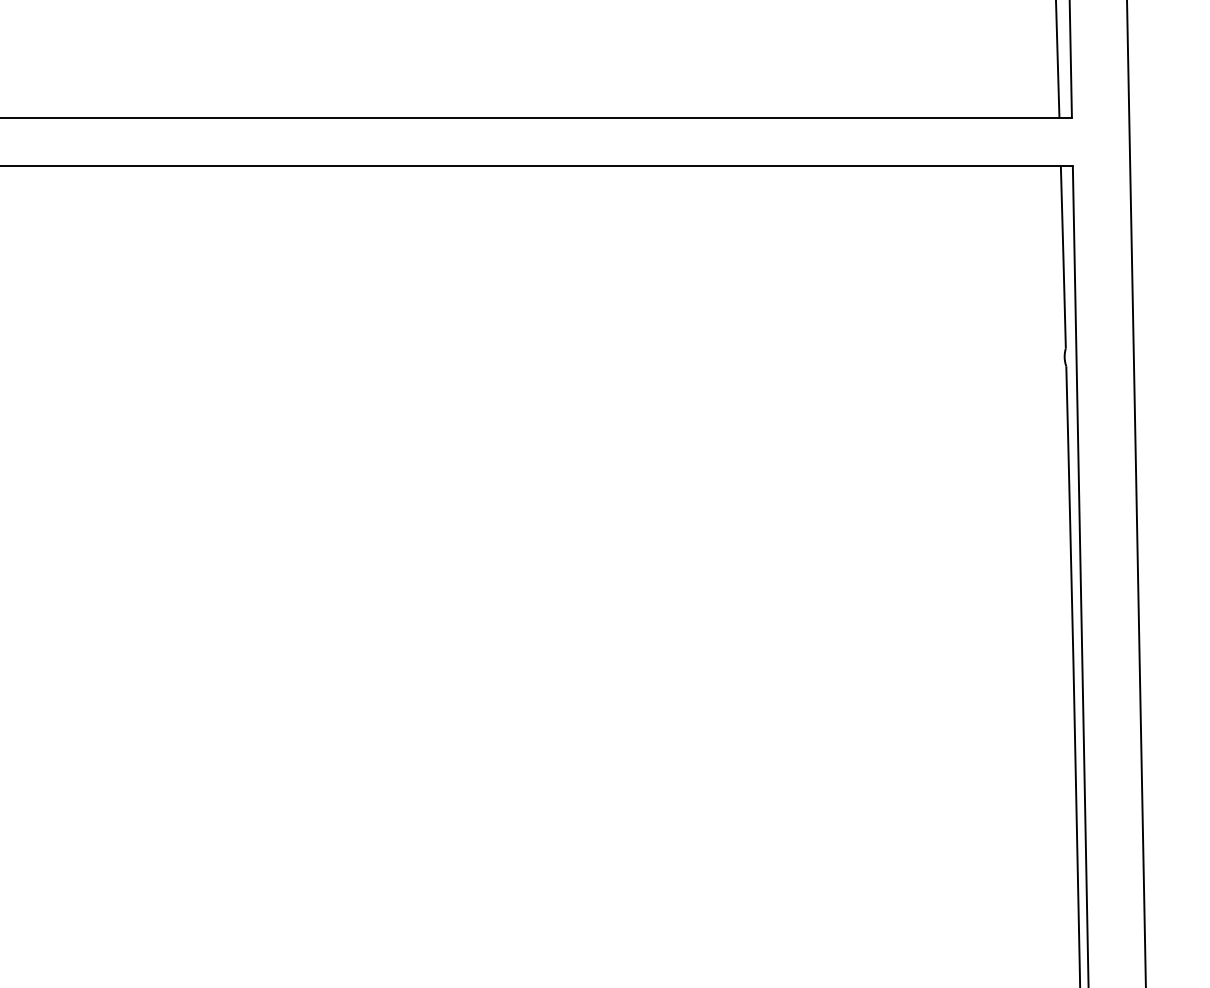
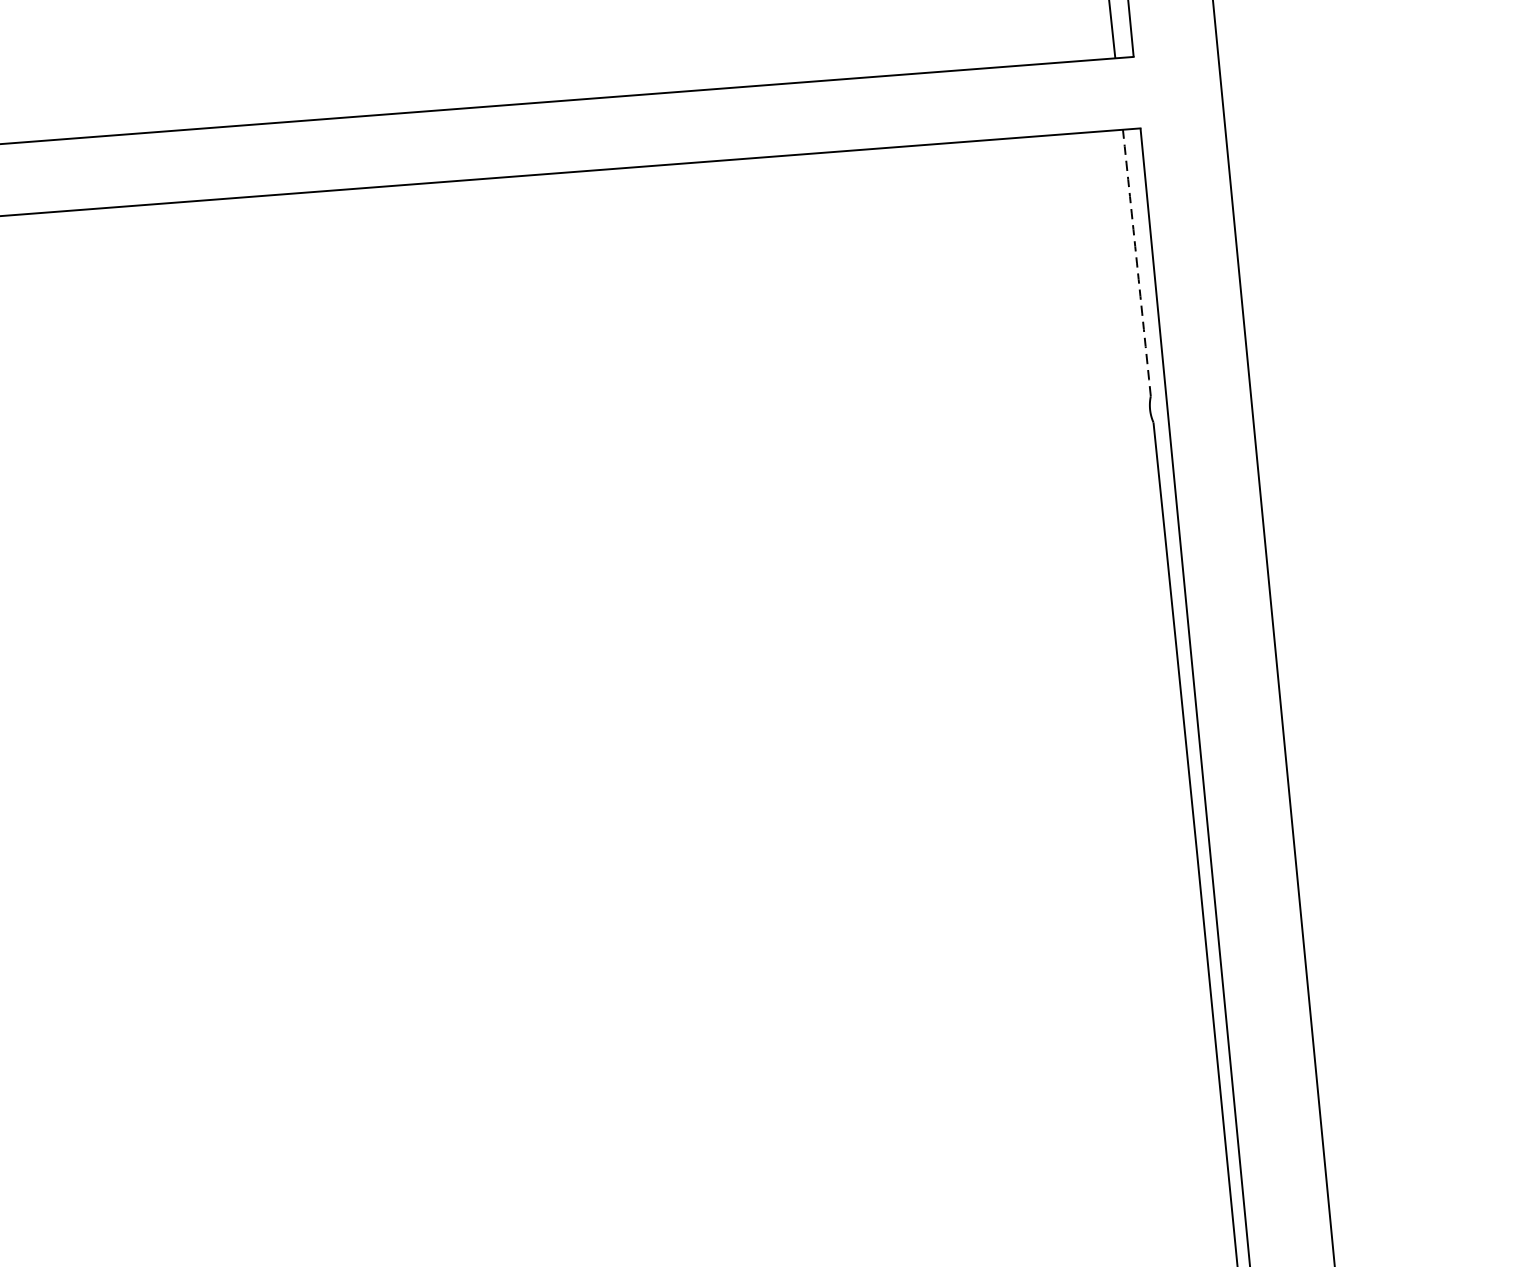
arc: (1063, 257) -> (1137, 263), solid -> dashed

